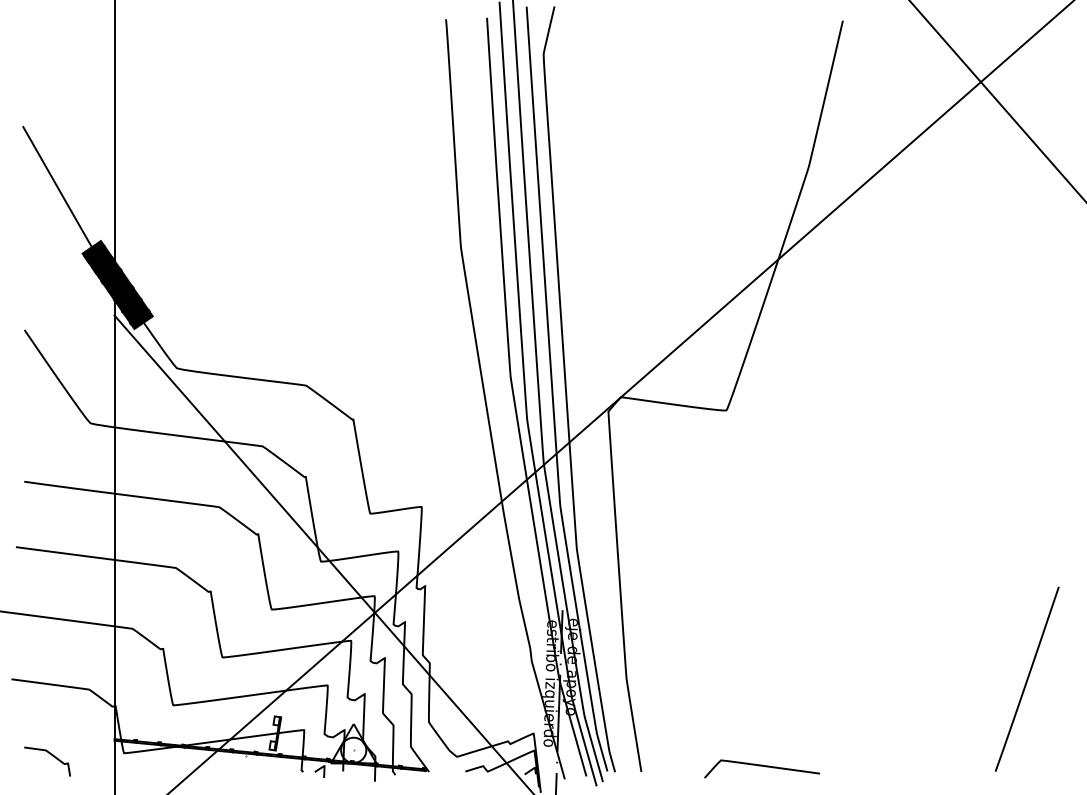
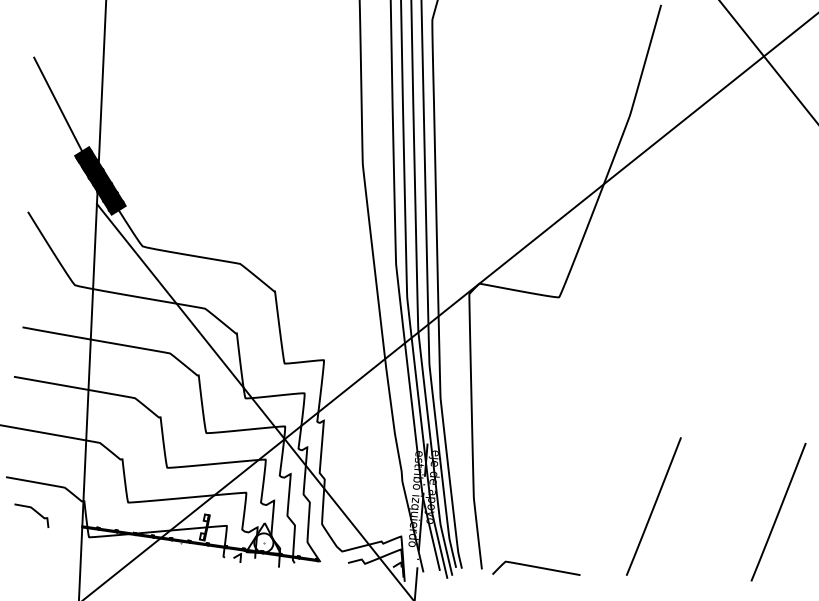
line: (862, 678) -> (653, 505), added
curve: (52, 756) -> (35, 512), moved
curve: (761, 766) -> (536, 567), moved

